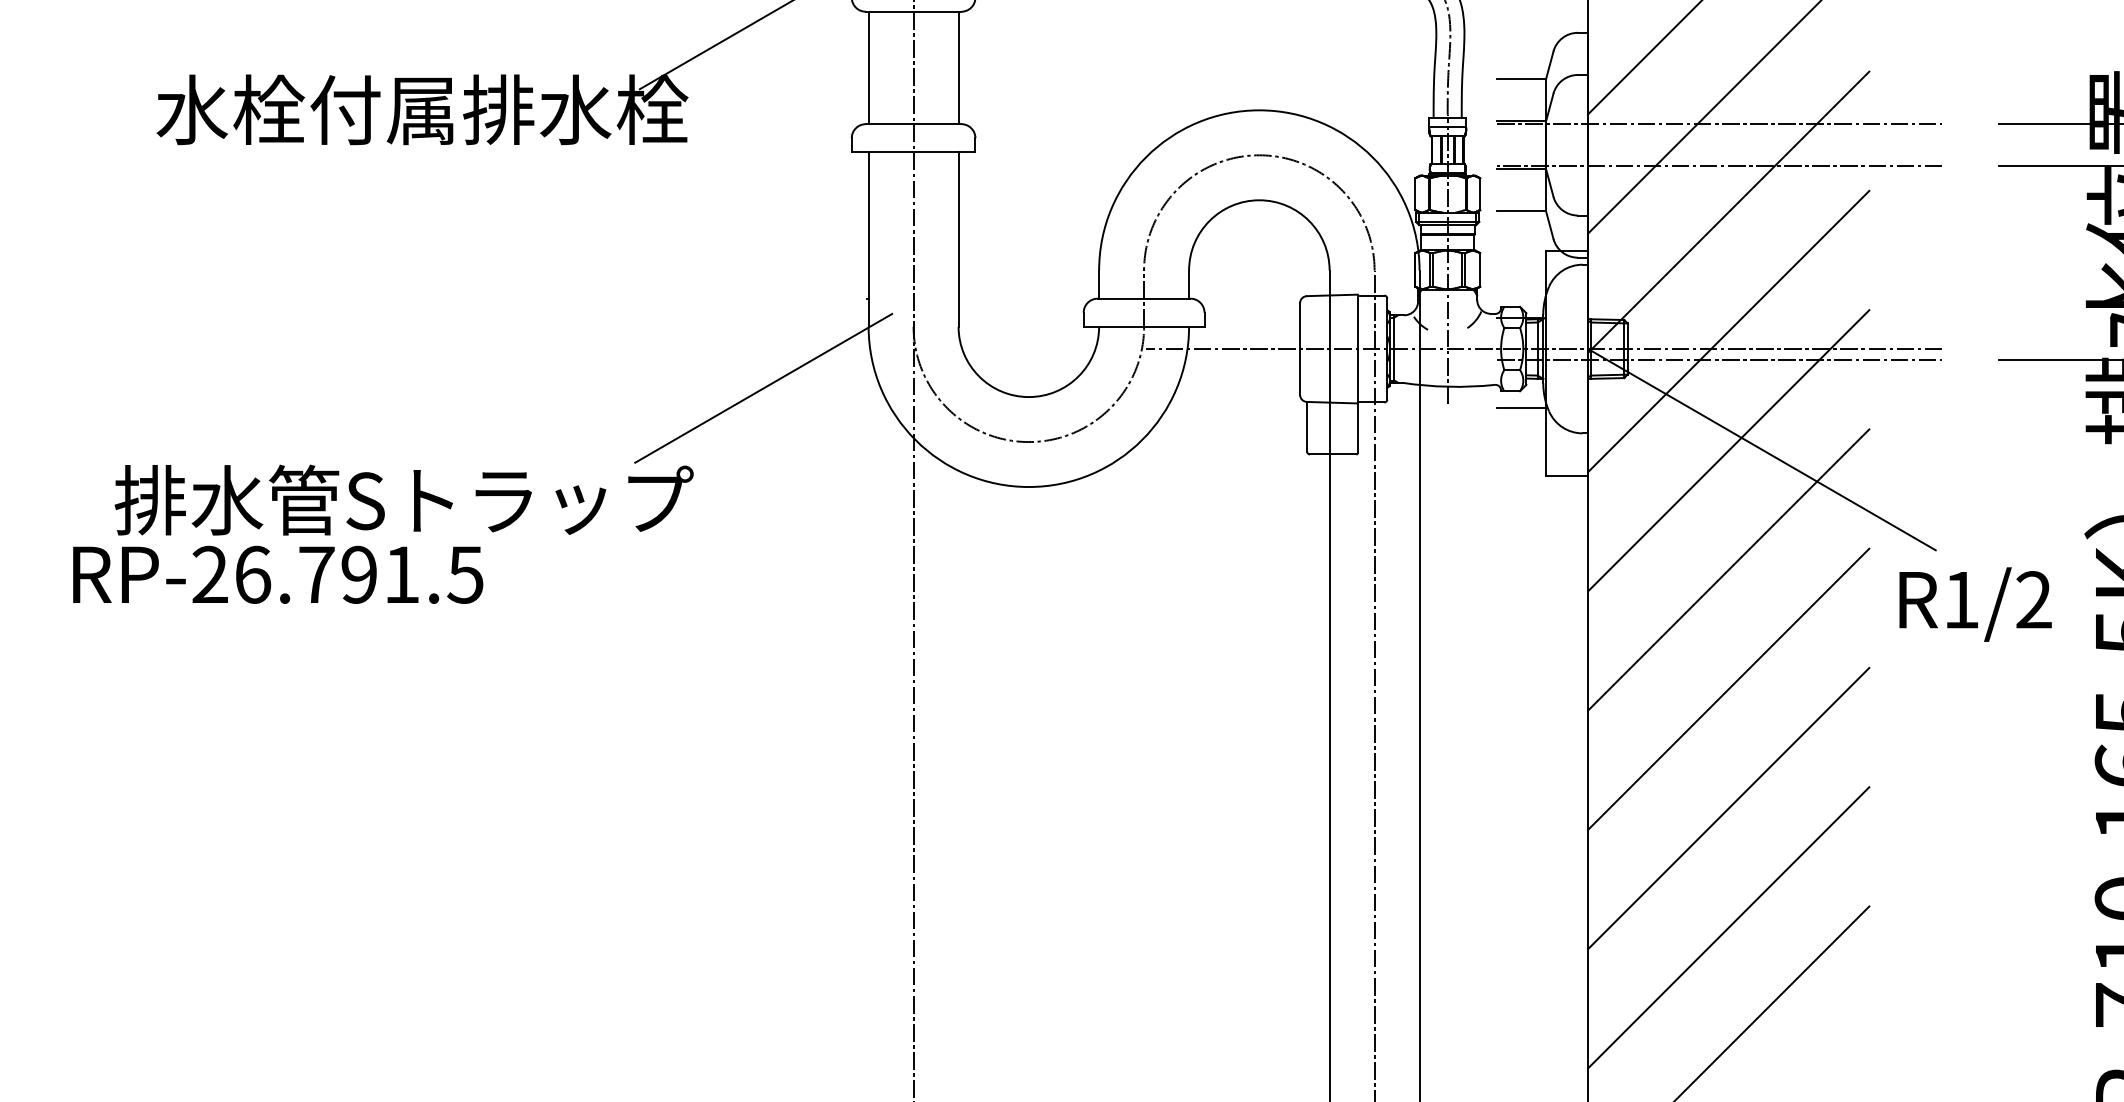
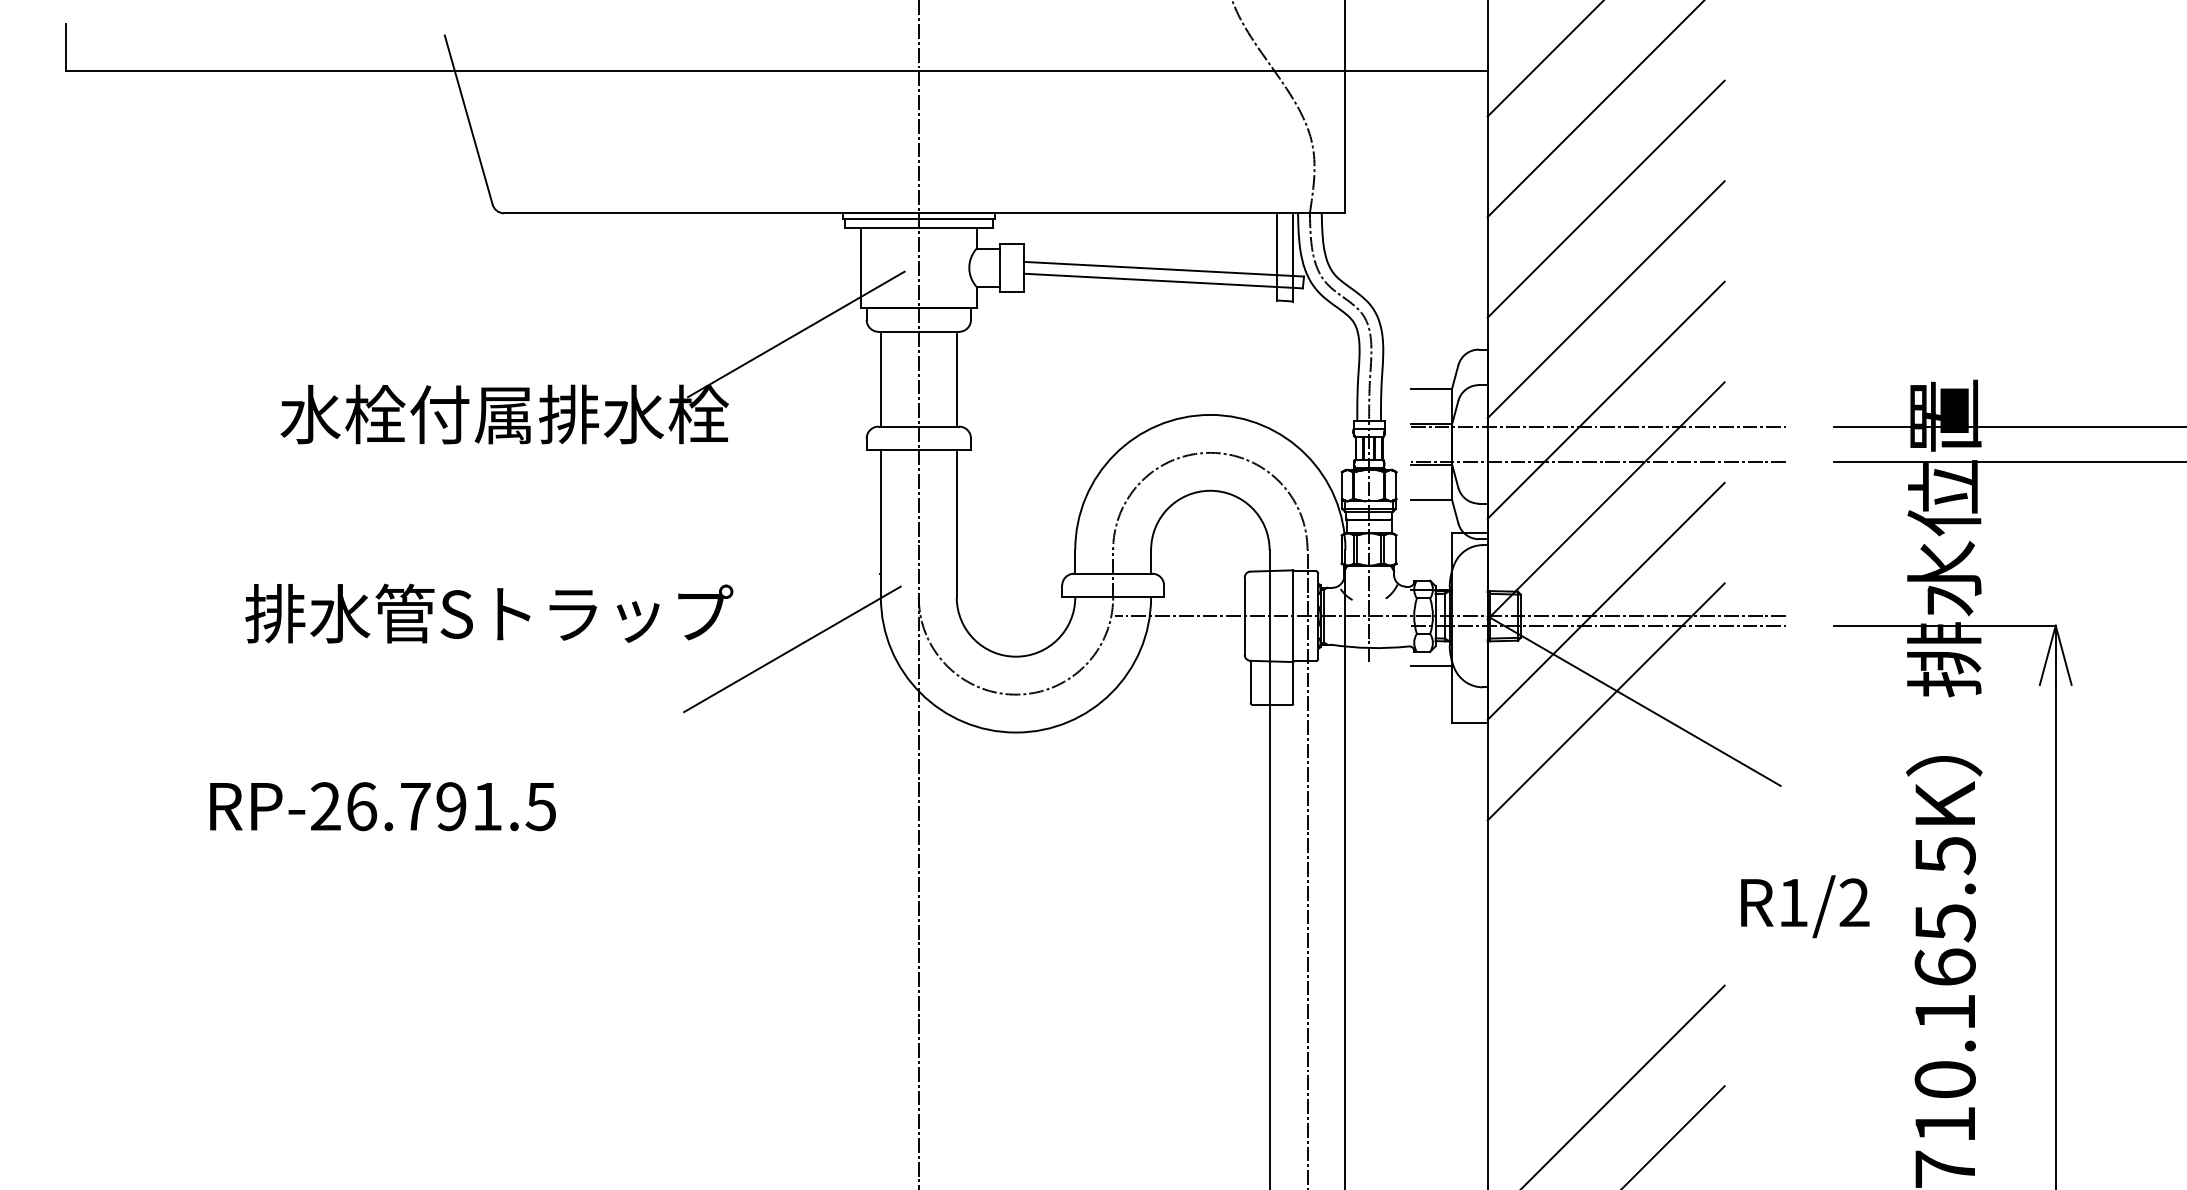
text: (404, 500) -> (489, 613), moved
line: (1727, 568) -> (1605, 801), removed
text: (1975, 604) -> (1805, 906), moved
line: (1727, 688) -> (1605, 902), removed
line: (1727, 808) -> (1605, 1003), removed

